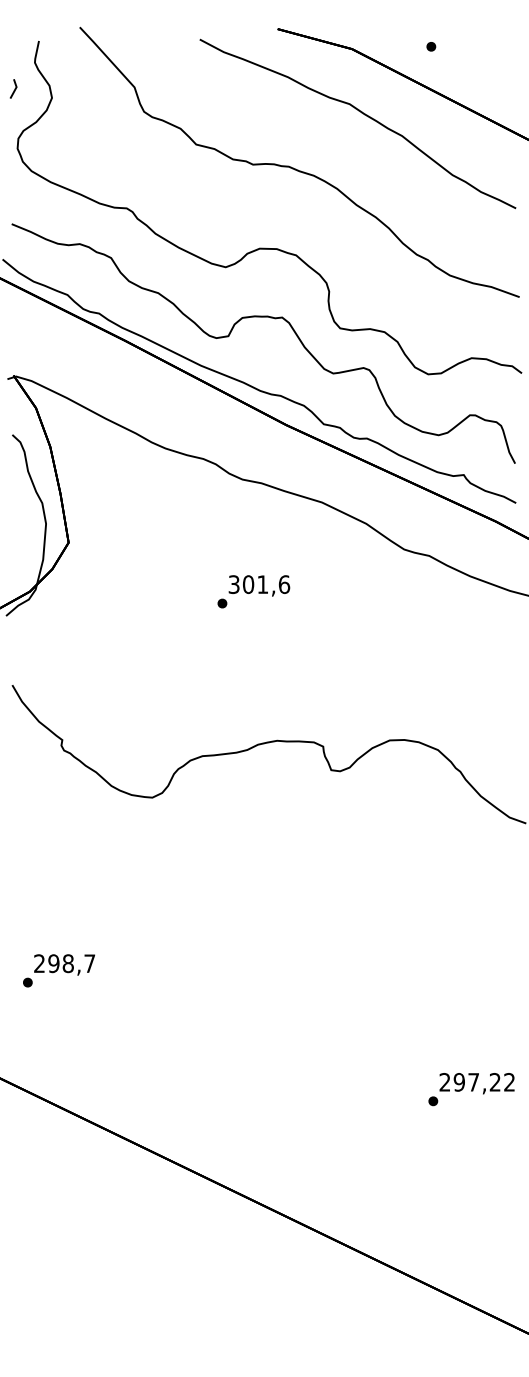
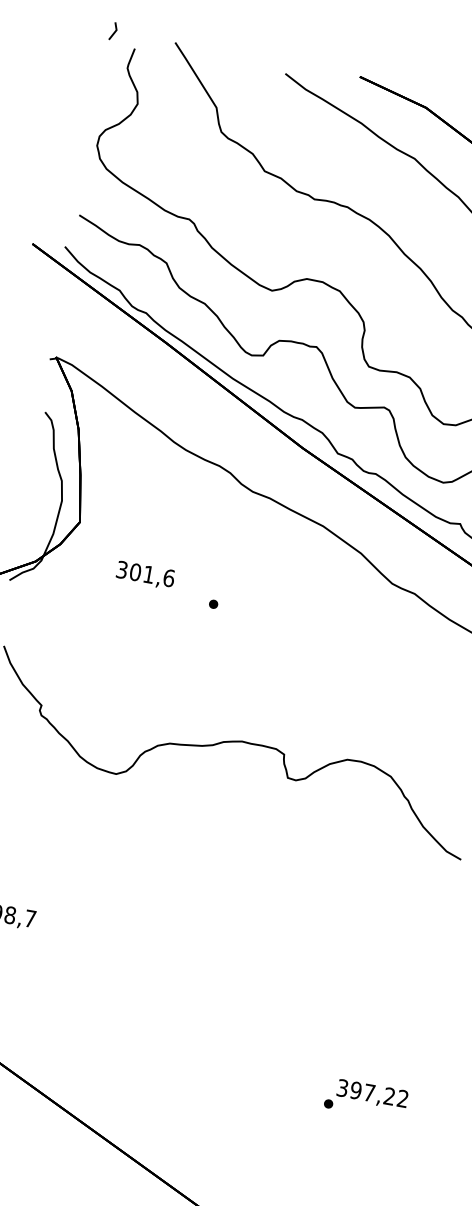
line: (14, 88) -> (114, 31), moved
text: (259, 585) -> (145, 574), moved
text: (444, 1082) -> (342, 1088), 297,22 -> 397,22

